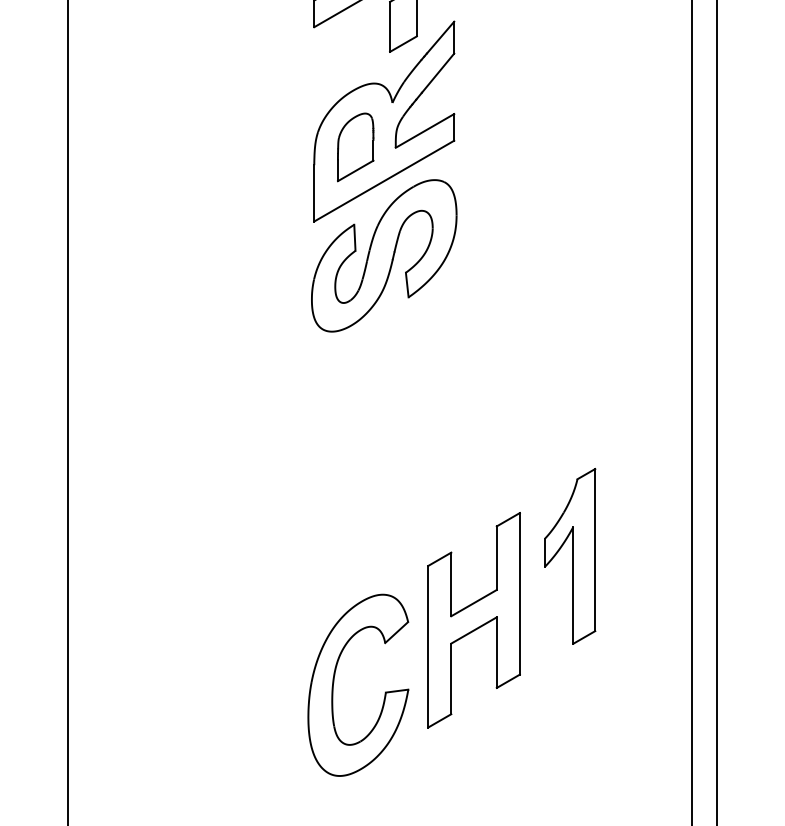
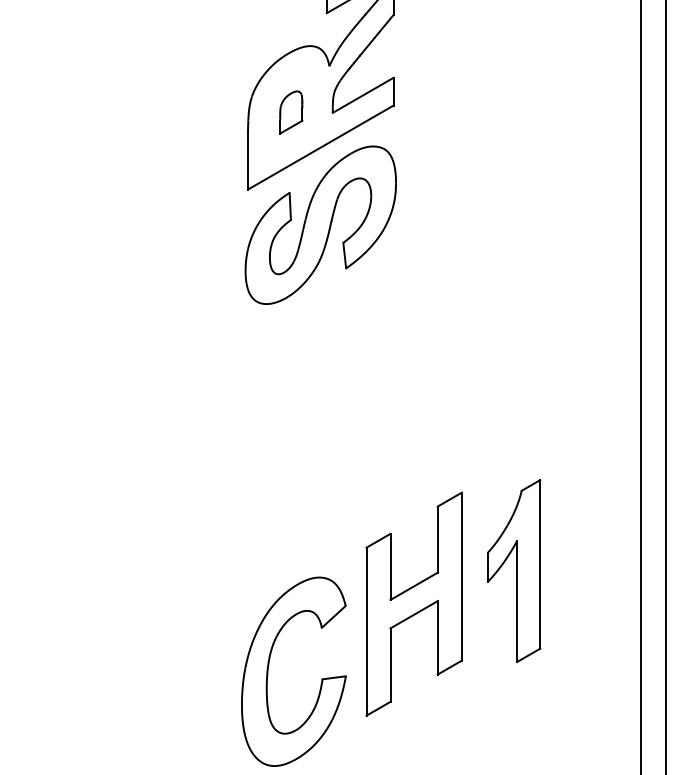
part: (355, 147) -> (290, 112), size x0.6
part: (570, 556) -> (514, 571), moved

